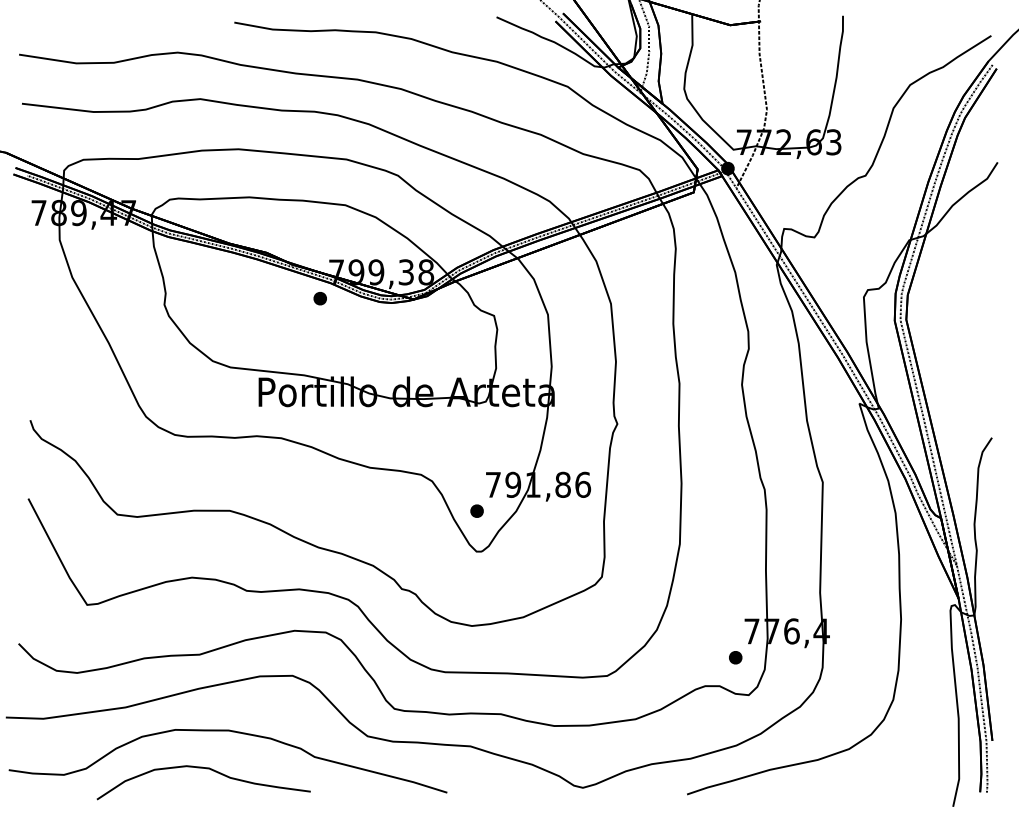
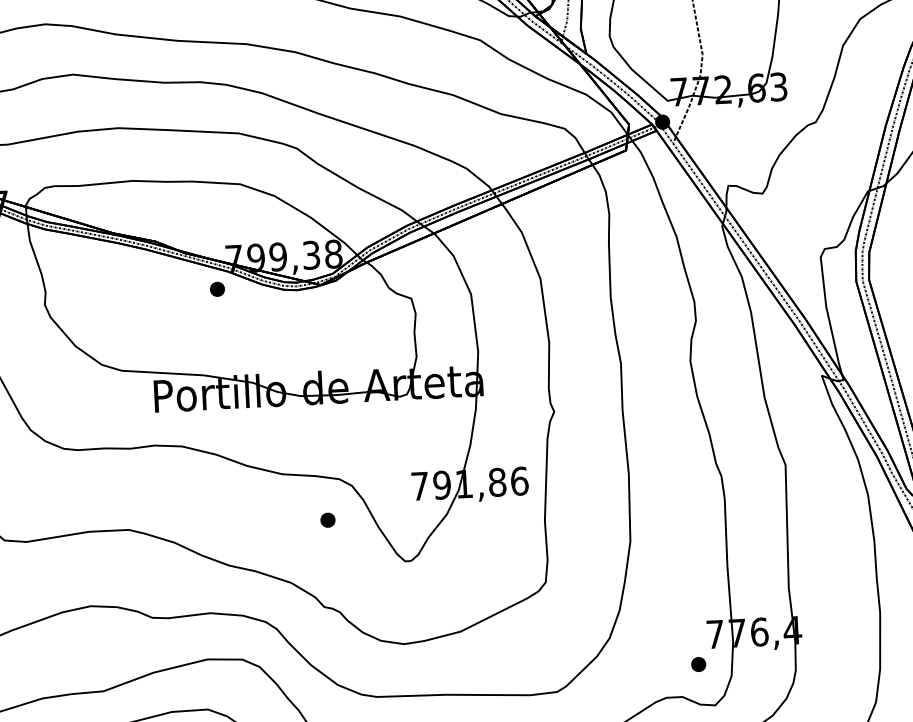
part: (476, 510) -> (327, 519), moved

